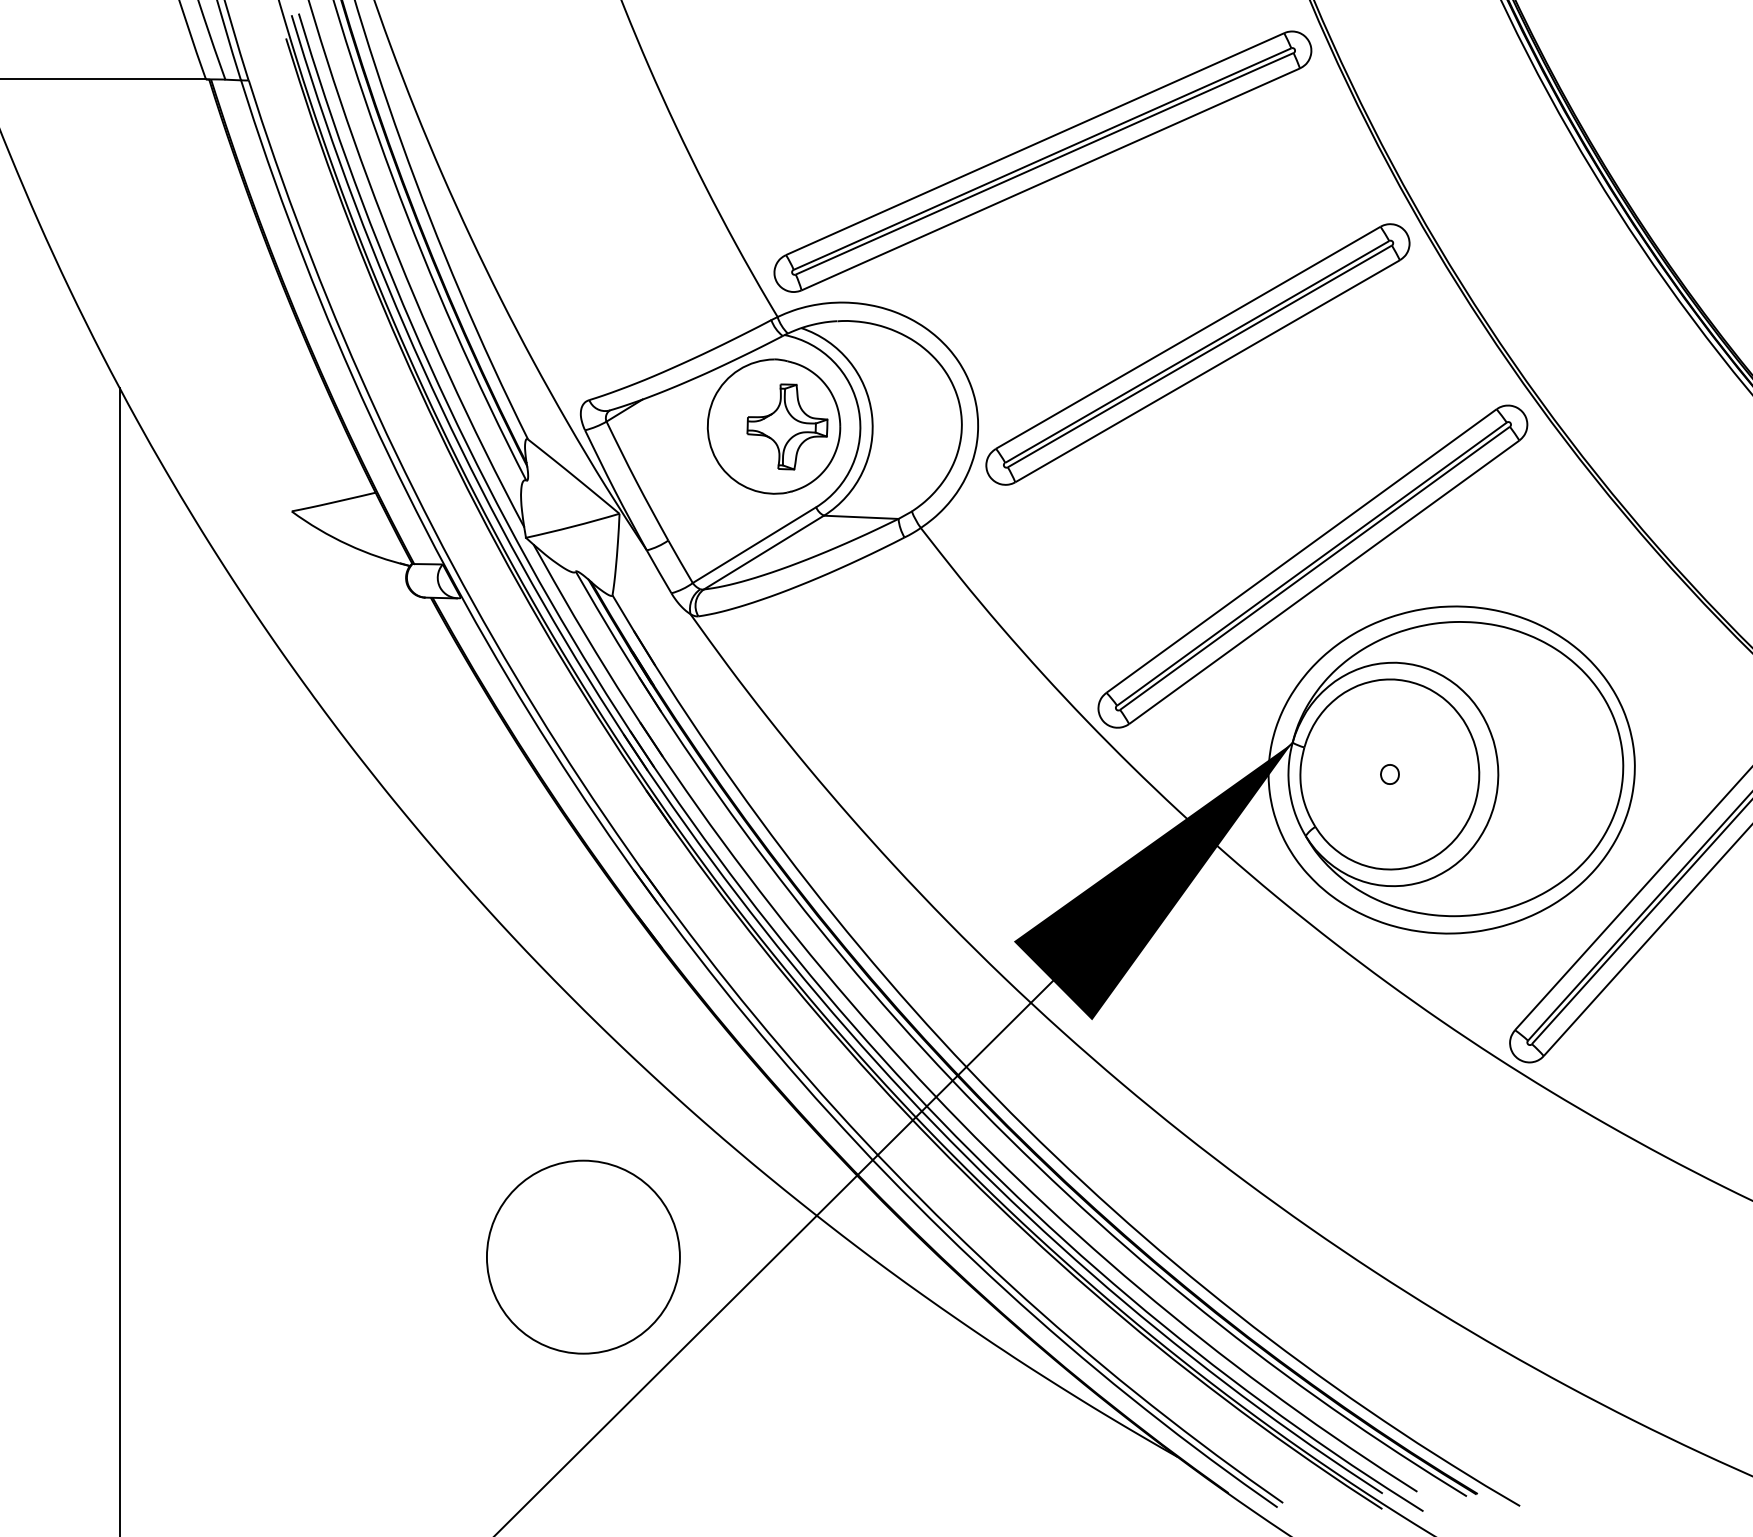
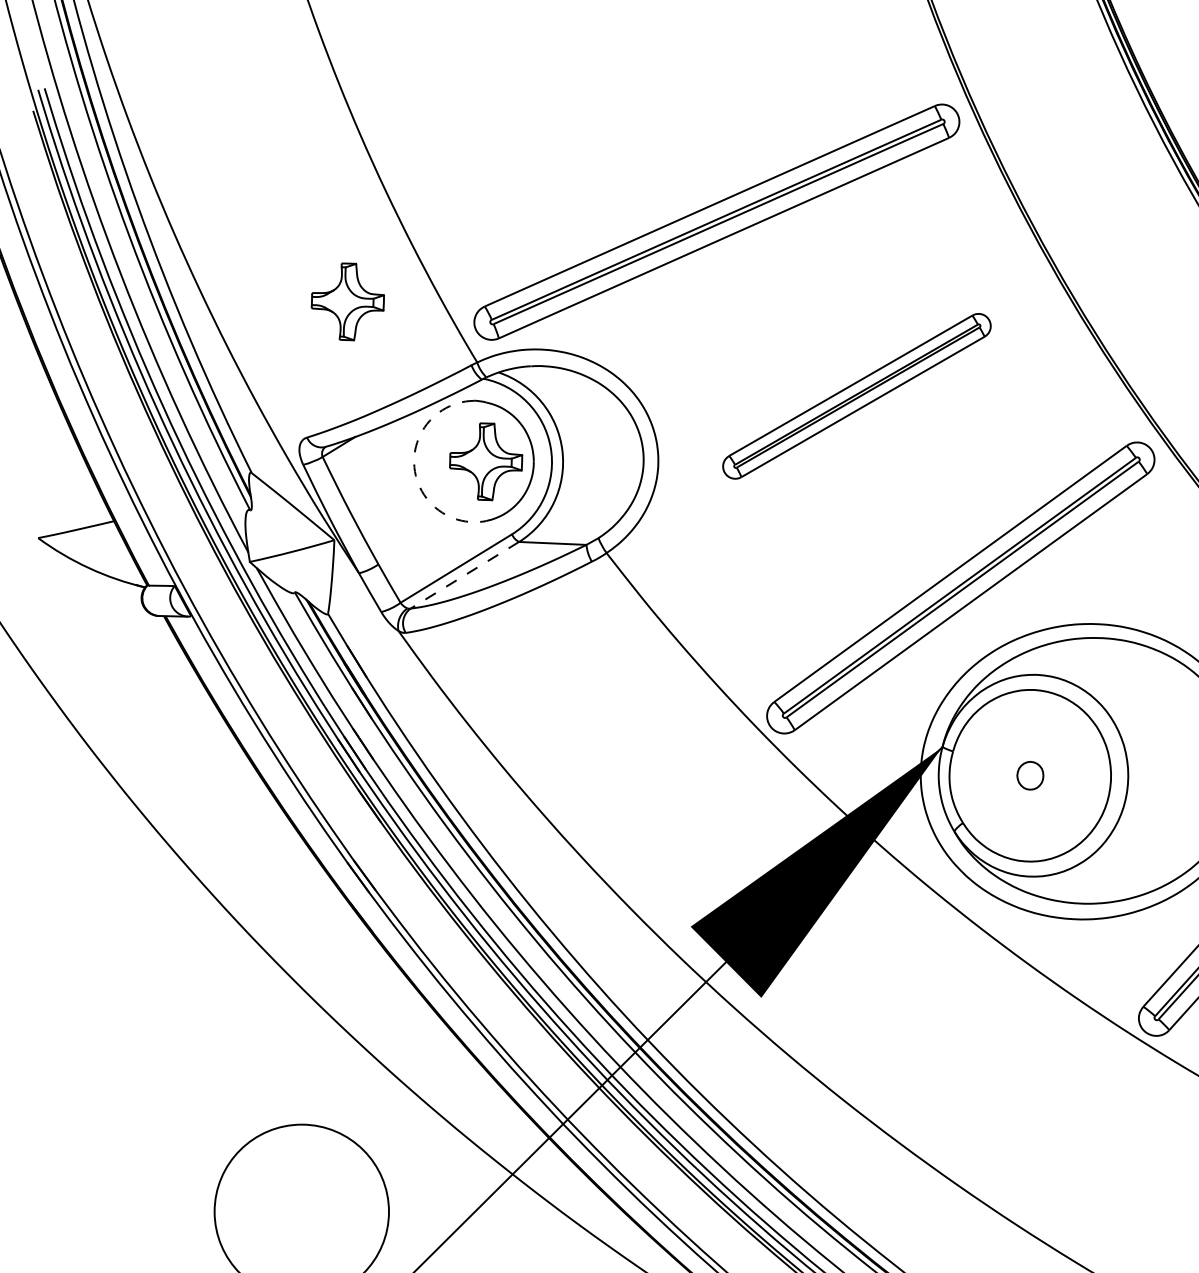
part: (634, 249) -> (347, 301), added
part: (1197, 354) -> (856, 396), size x0.7
arc: (708, 433) -> (414, 467), solid -> dashed
line: (763, 552) -> (464, 575), solid -> dashed
part: (1389, 774) -> (1029, 775), size x1.6

